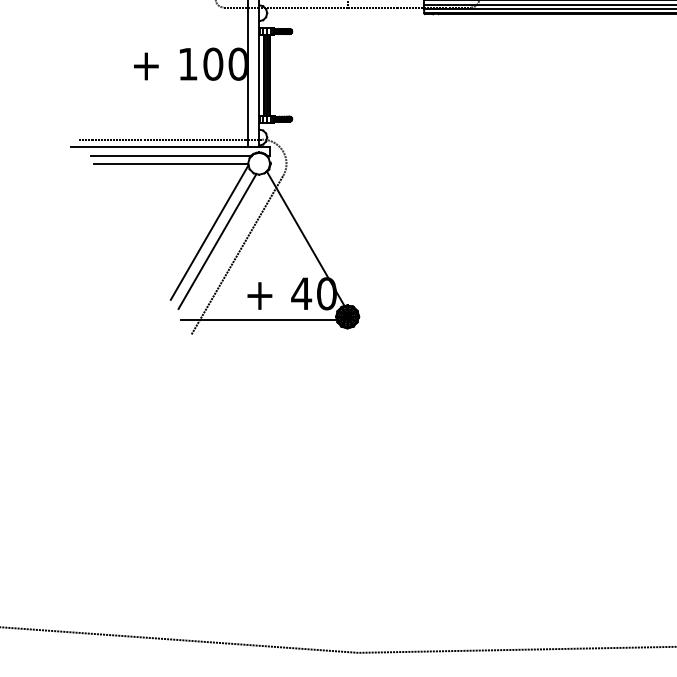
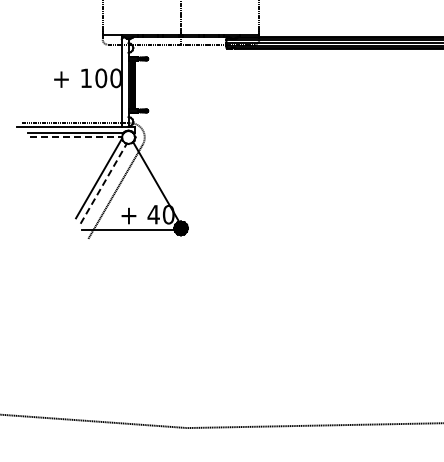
line: (171, 163) -> (76, 137), solid -> dashed
line: (217, 241) -> (103, 183), solid -> dashed

